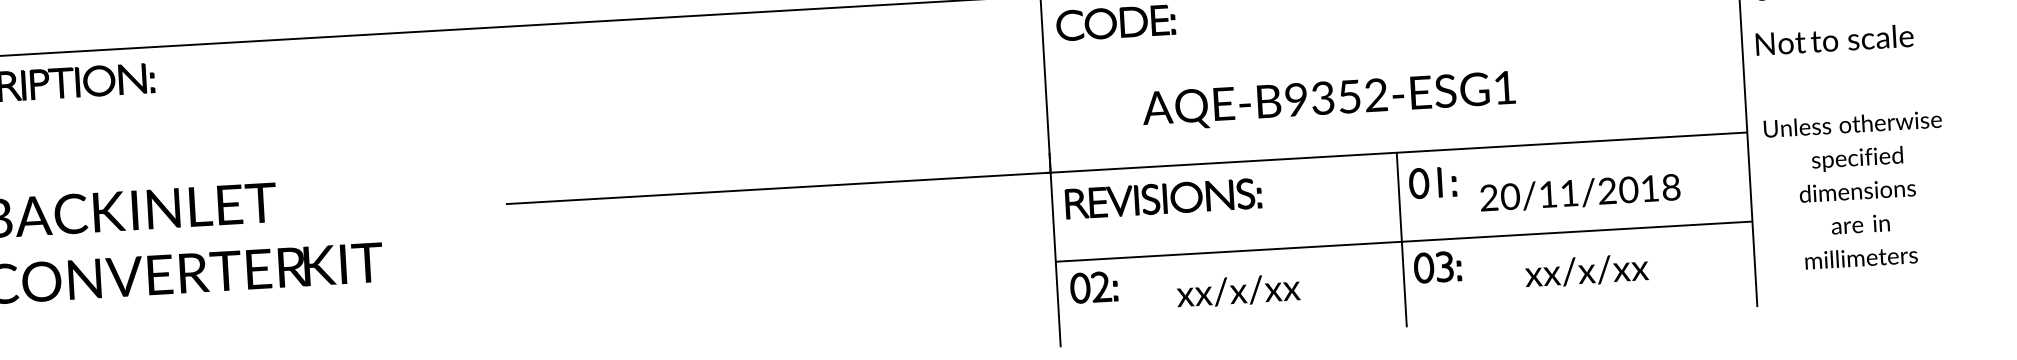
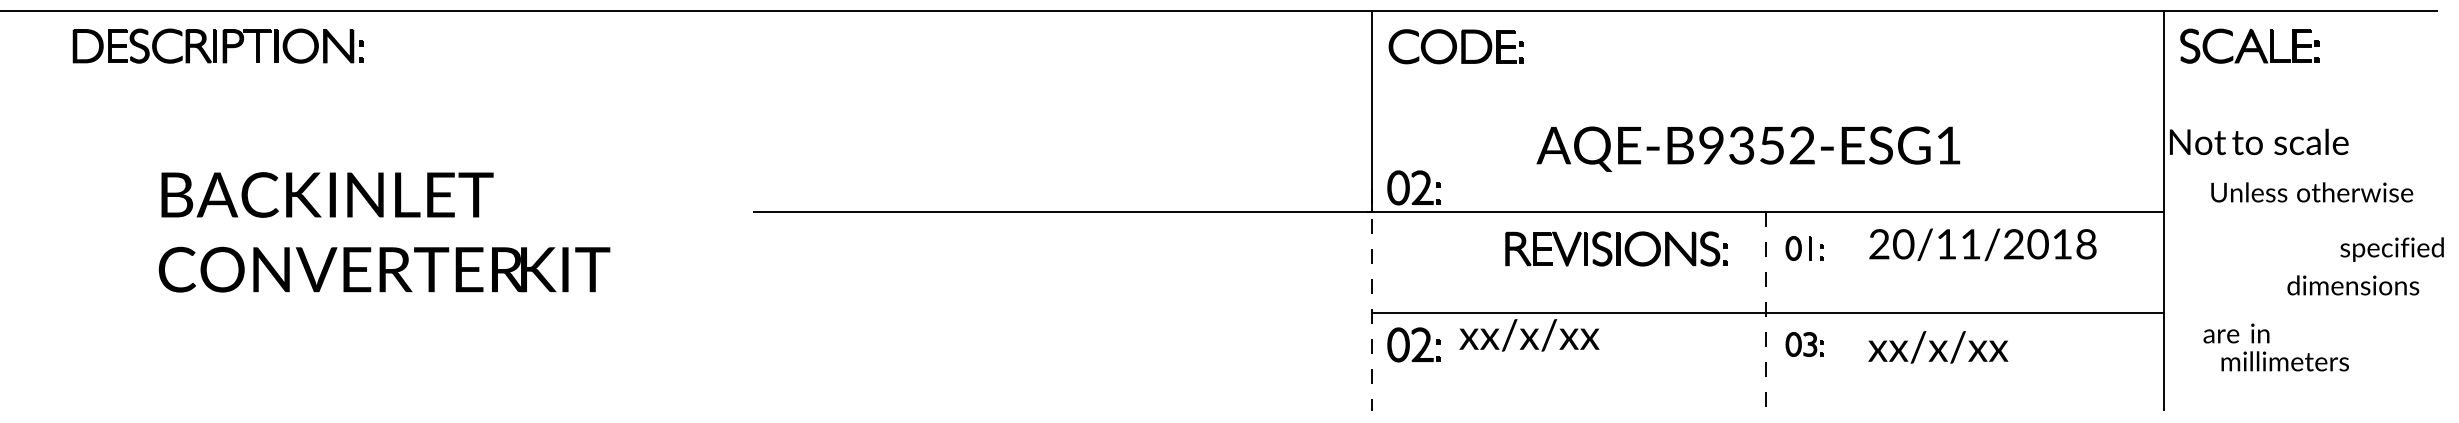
text: (1834, 39) -> (2259, 141), moved
text: (1329, 100) -> (1748, 148), moved
text: (1853, 124) -> (2312, 192), moved
part: (1085, 148) -> (1413, 187), added
text: (1856, 159) -> (2391, 249), moved
part: (1432, 182) -> (1804, 248), size x0.7
text: (1857, 190) -> (2353, 285), moved
text: (1579, 192) -> (1982, 244), moved
part: (1163, 198) -> (1616, 248), moved
text: (1860, 224) -> (2236, 333), moved
line: (1401, 240) -> (1765, 311), solid -> dashed
line: (1055, 249) -> (1372, 299), solid -> dashed
part: (1437, 267) -> (1804, 344), size x0.7
text: (1586, 271) -> (1938, 347), moved
text: (1238, 291) -> (1529, 335), moved

